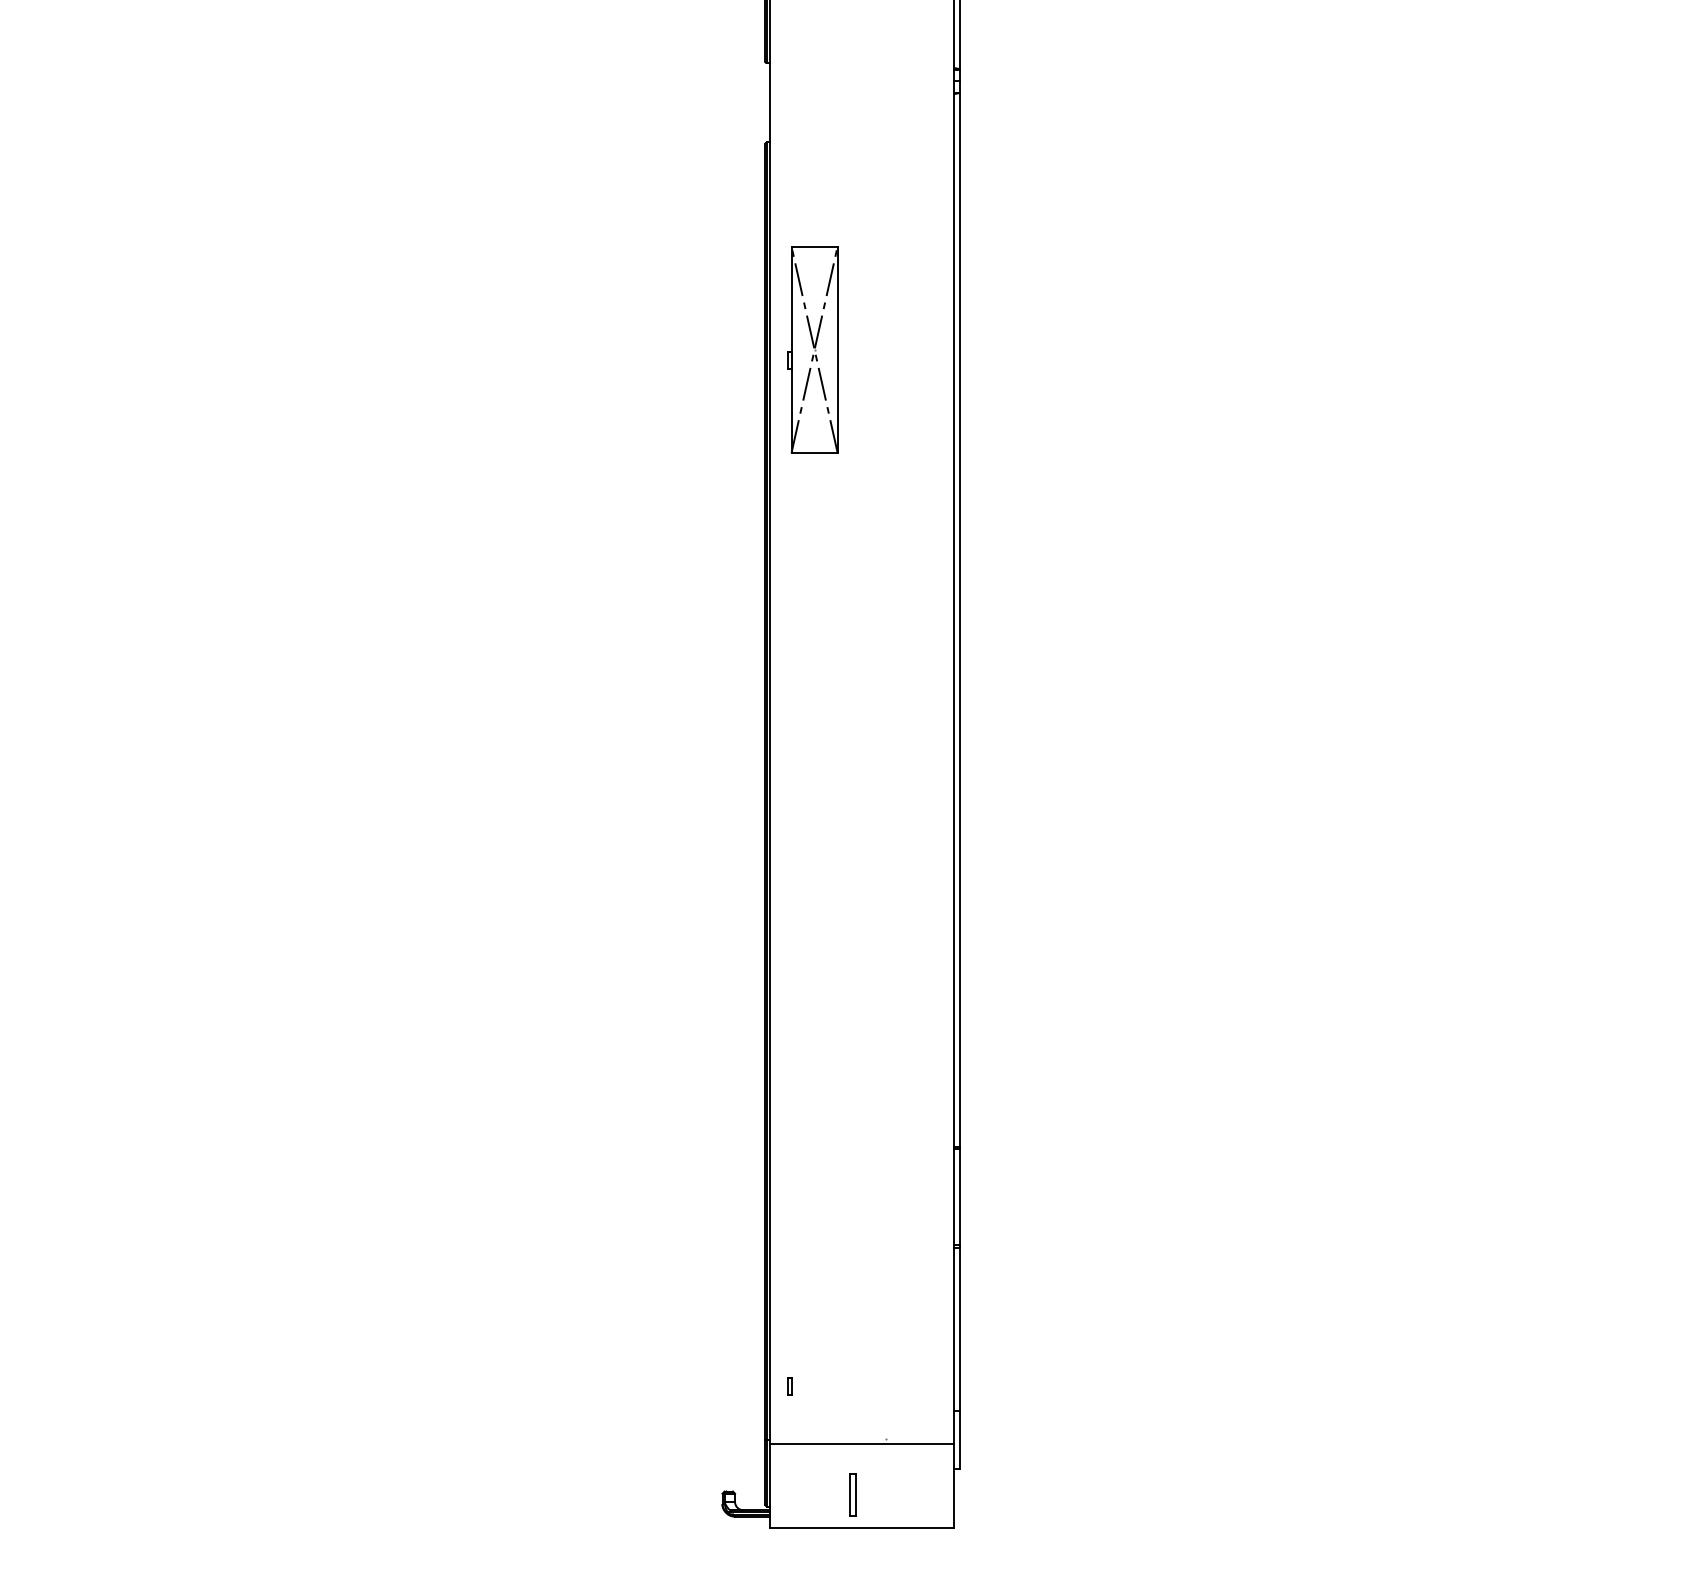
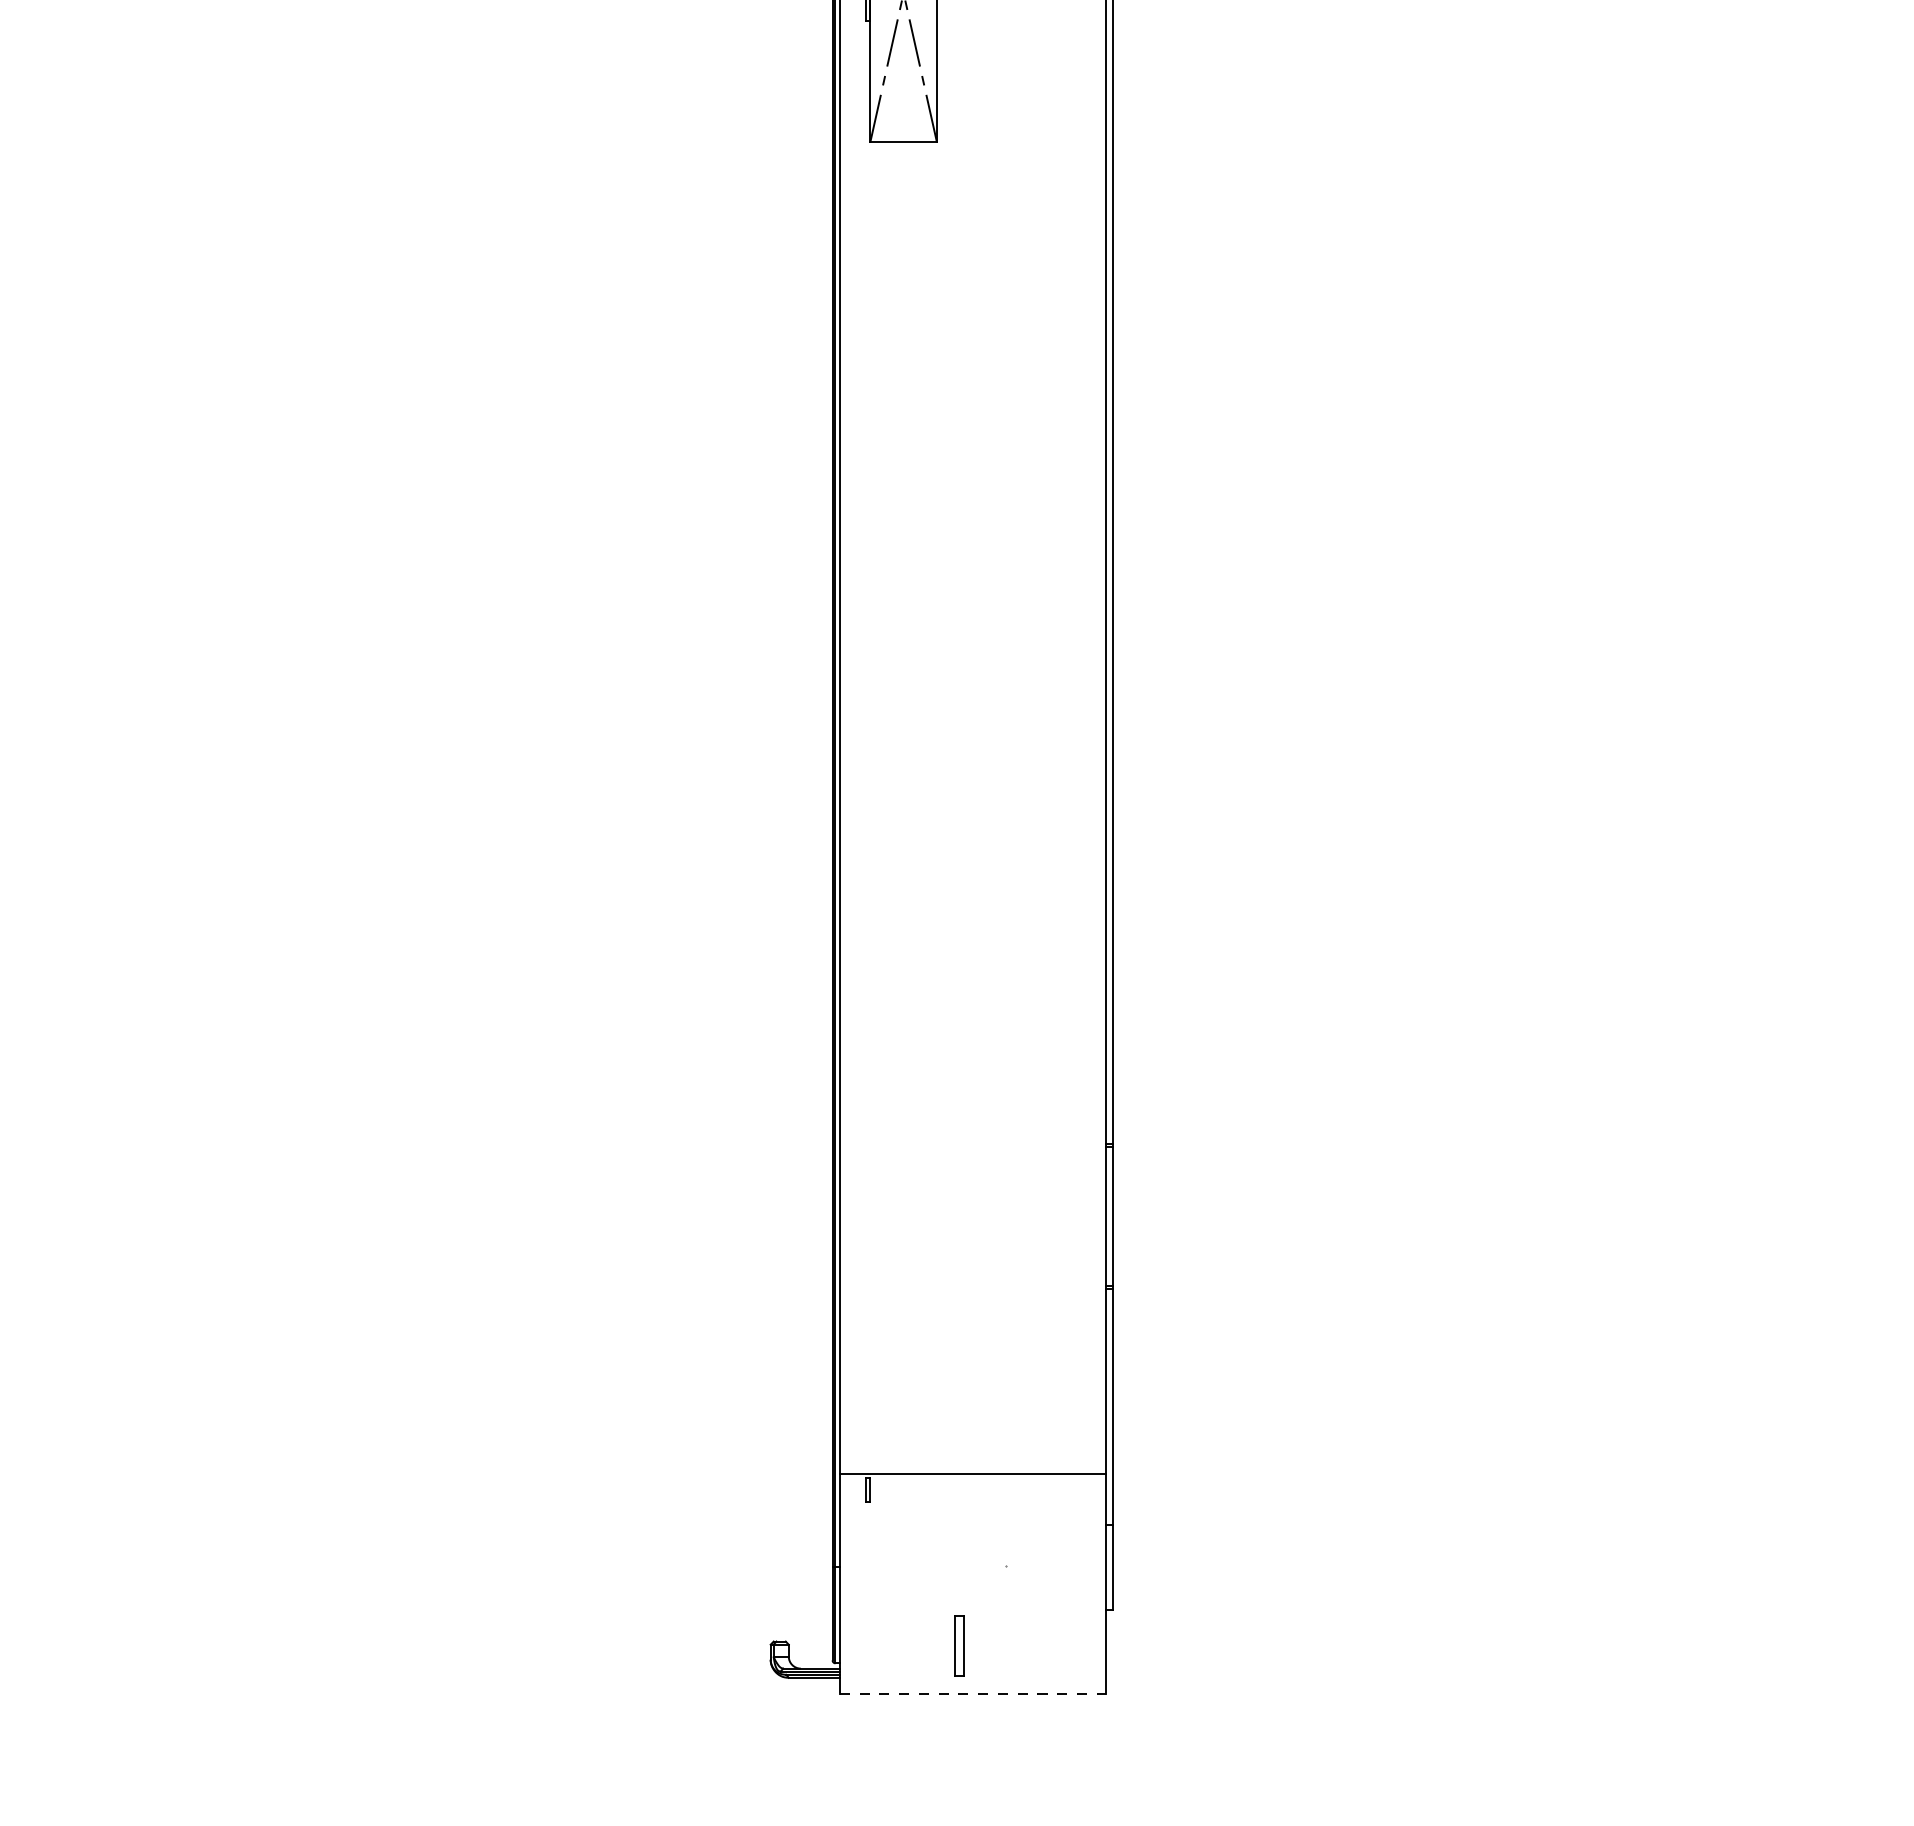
line: (862, 1444) -> (972, 1474), moved
line: (862, 1527) -> (972, 1693), solid -> dashed

